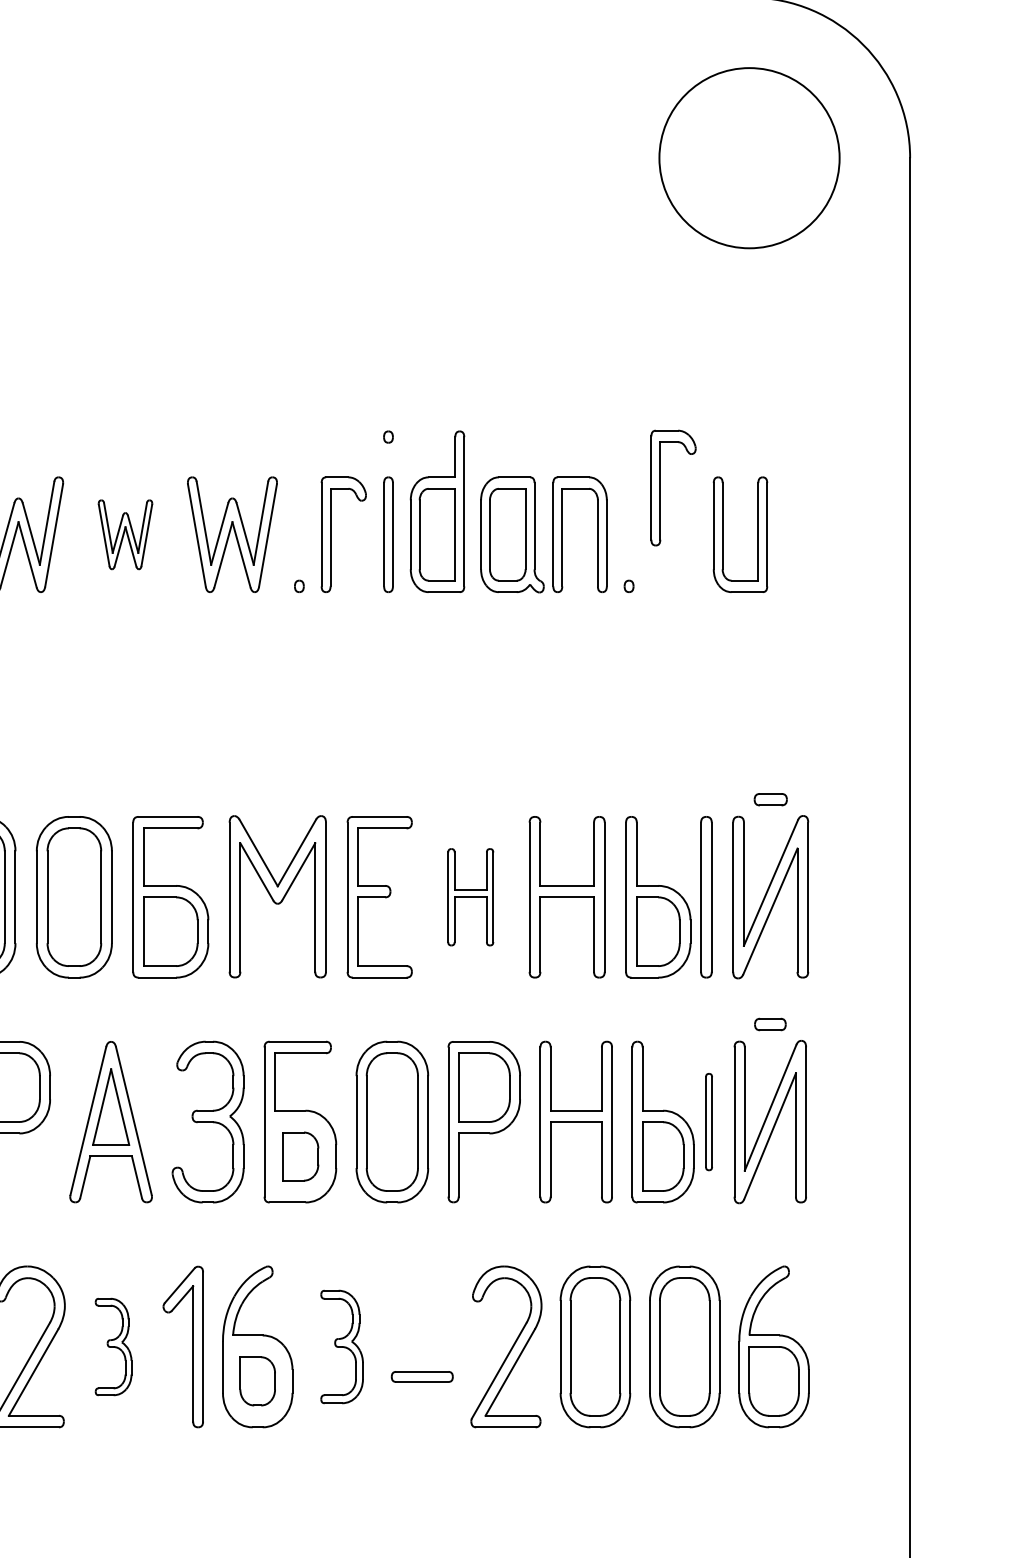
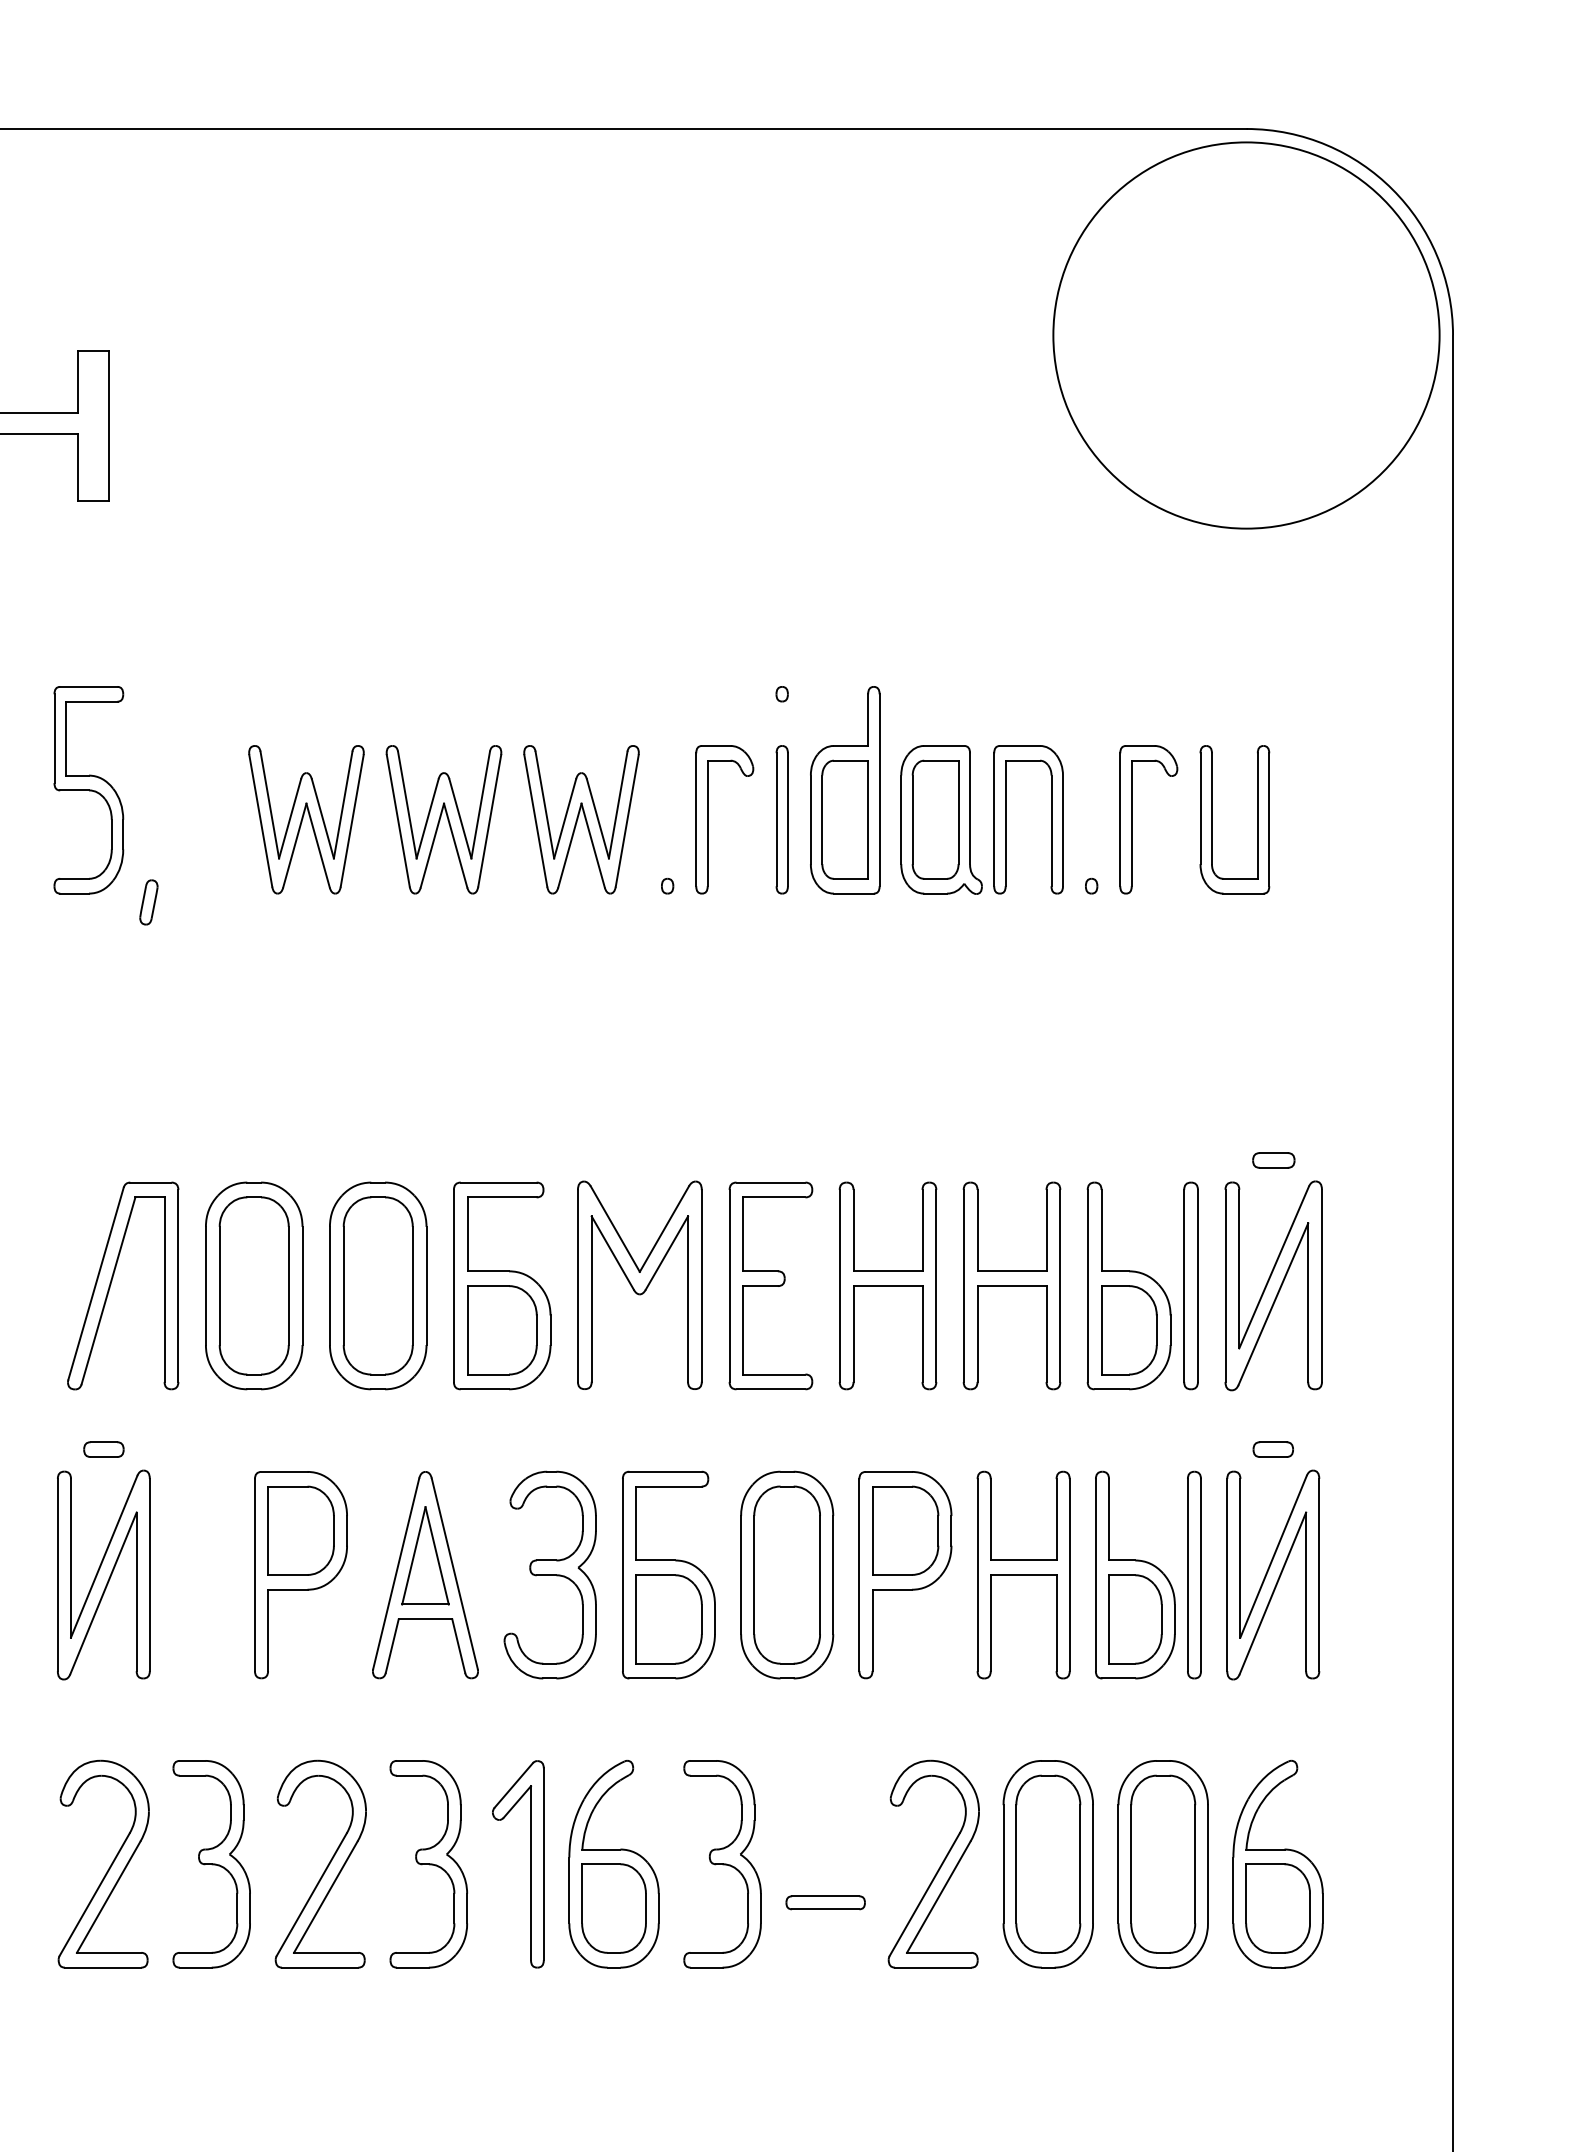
circle: (749, 158) -> (1246, 335), size x1.67
part: (660, 487) -> (1132, 819), moved
part: (125, 534) -> (443, 819), size x1.67
part: (470, 896) -> (887, 1285), size x1.67
part: (709, 1121) -> (1194, 1574), size x1.67
part: (300, 1156) -> (668, 1619), size x1.43
part: (113, 1347) -> (428, 1864), size x1.67
part: (342, 1347) -> (722, 1864), size x1.43
part: (257, 1381) -> (613, 1908), size x1.43

